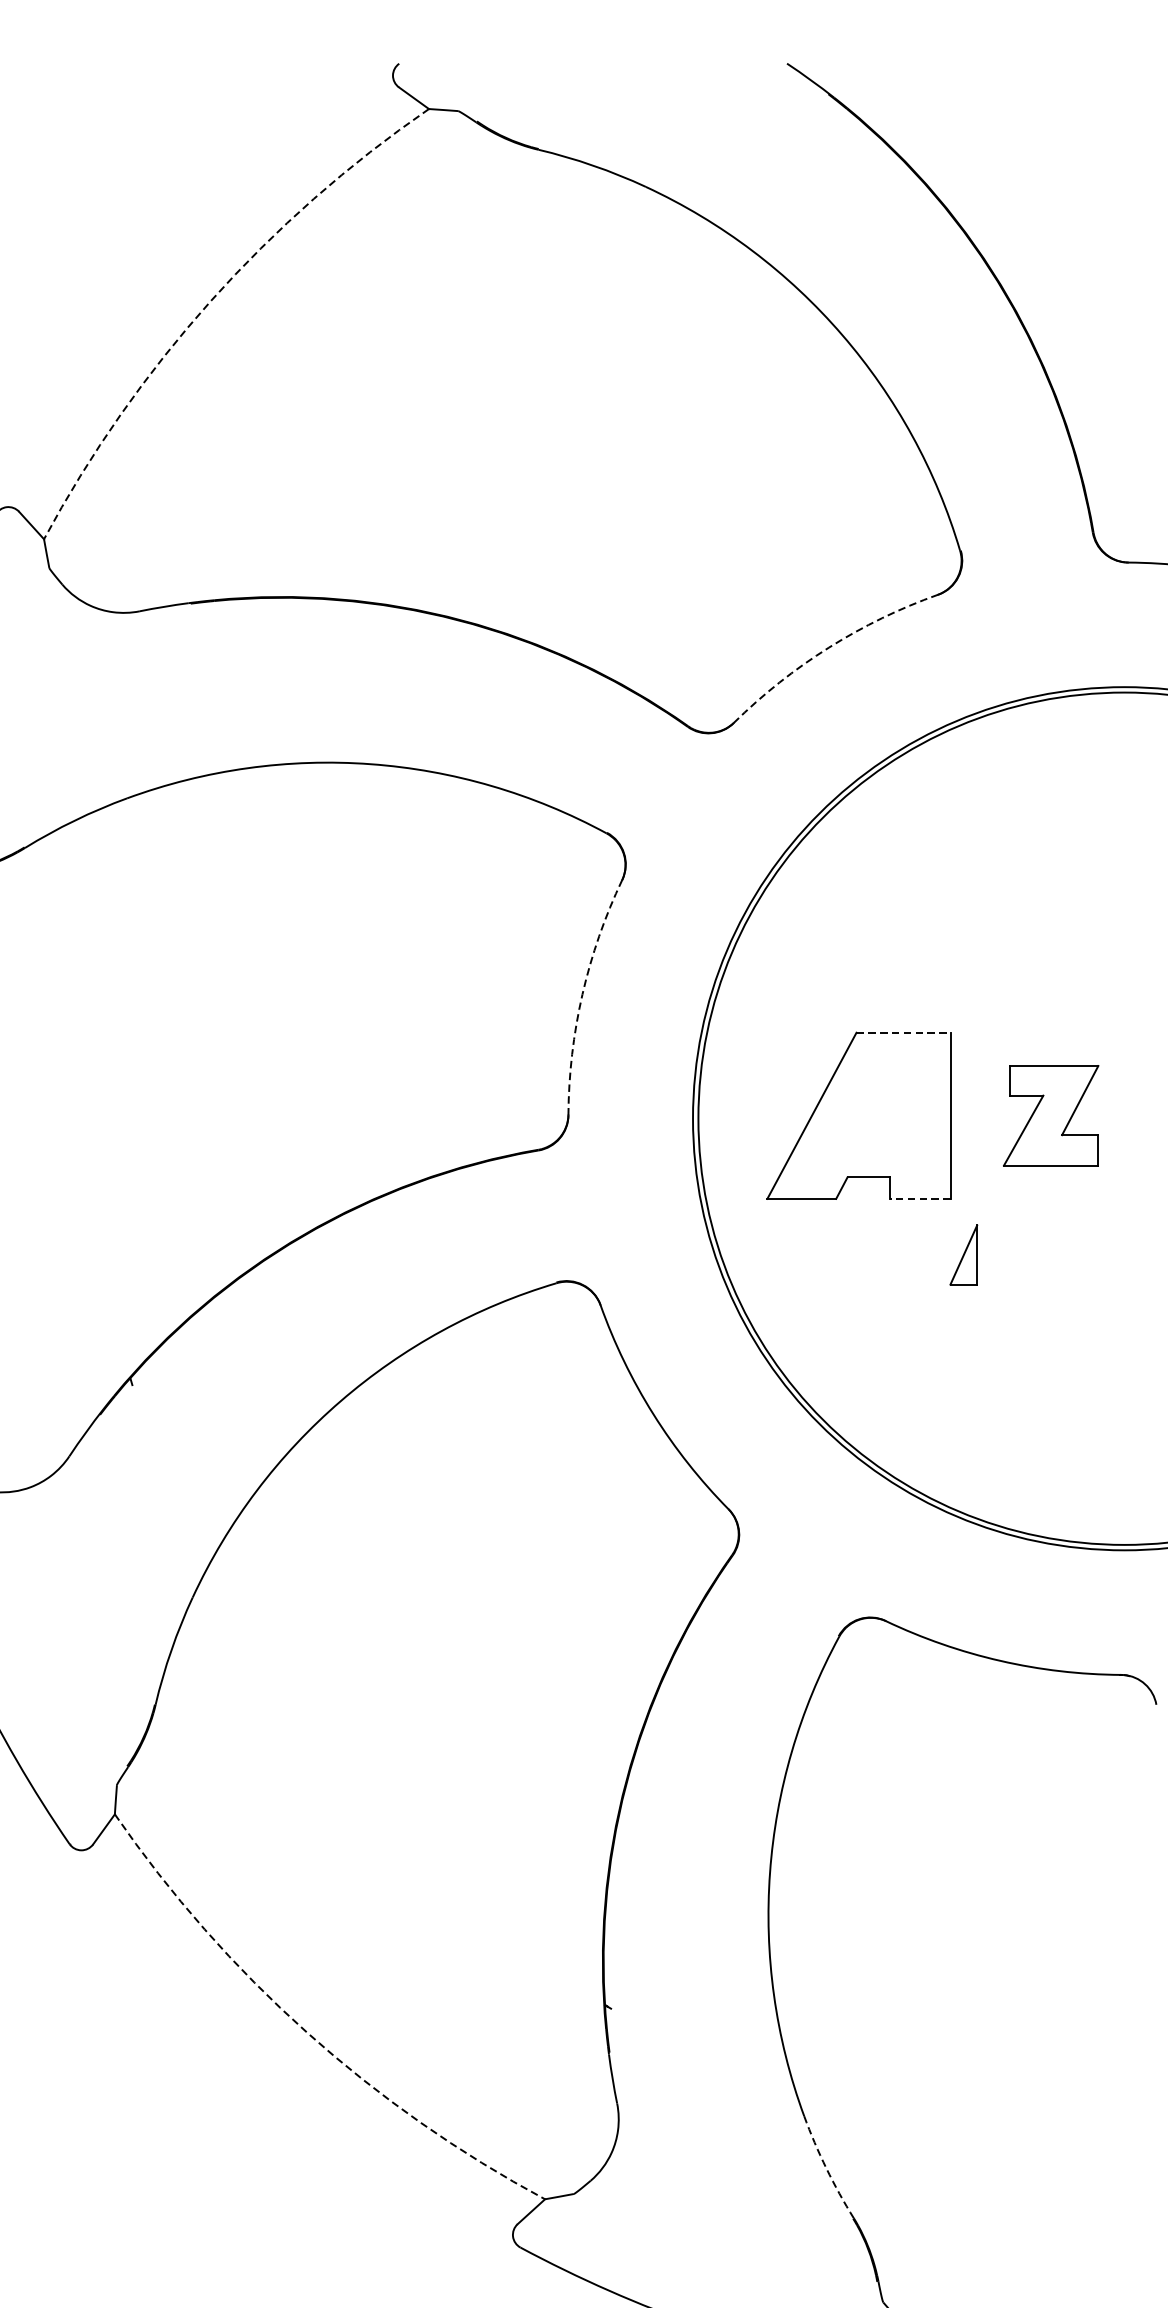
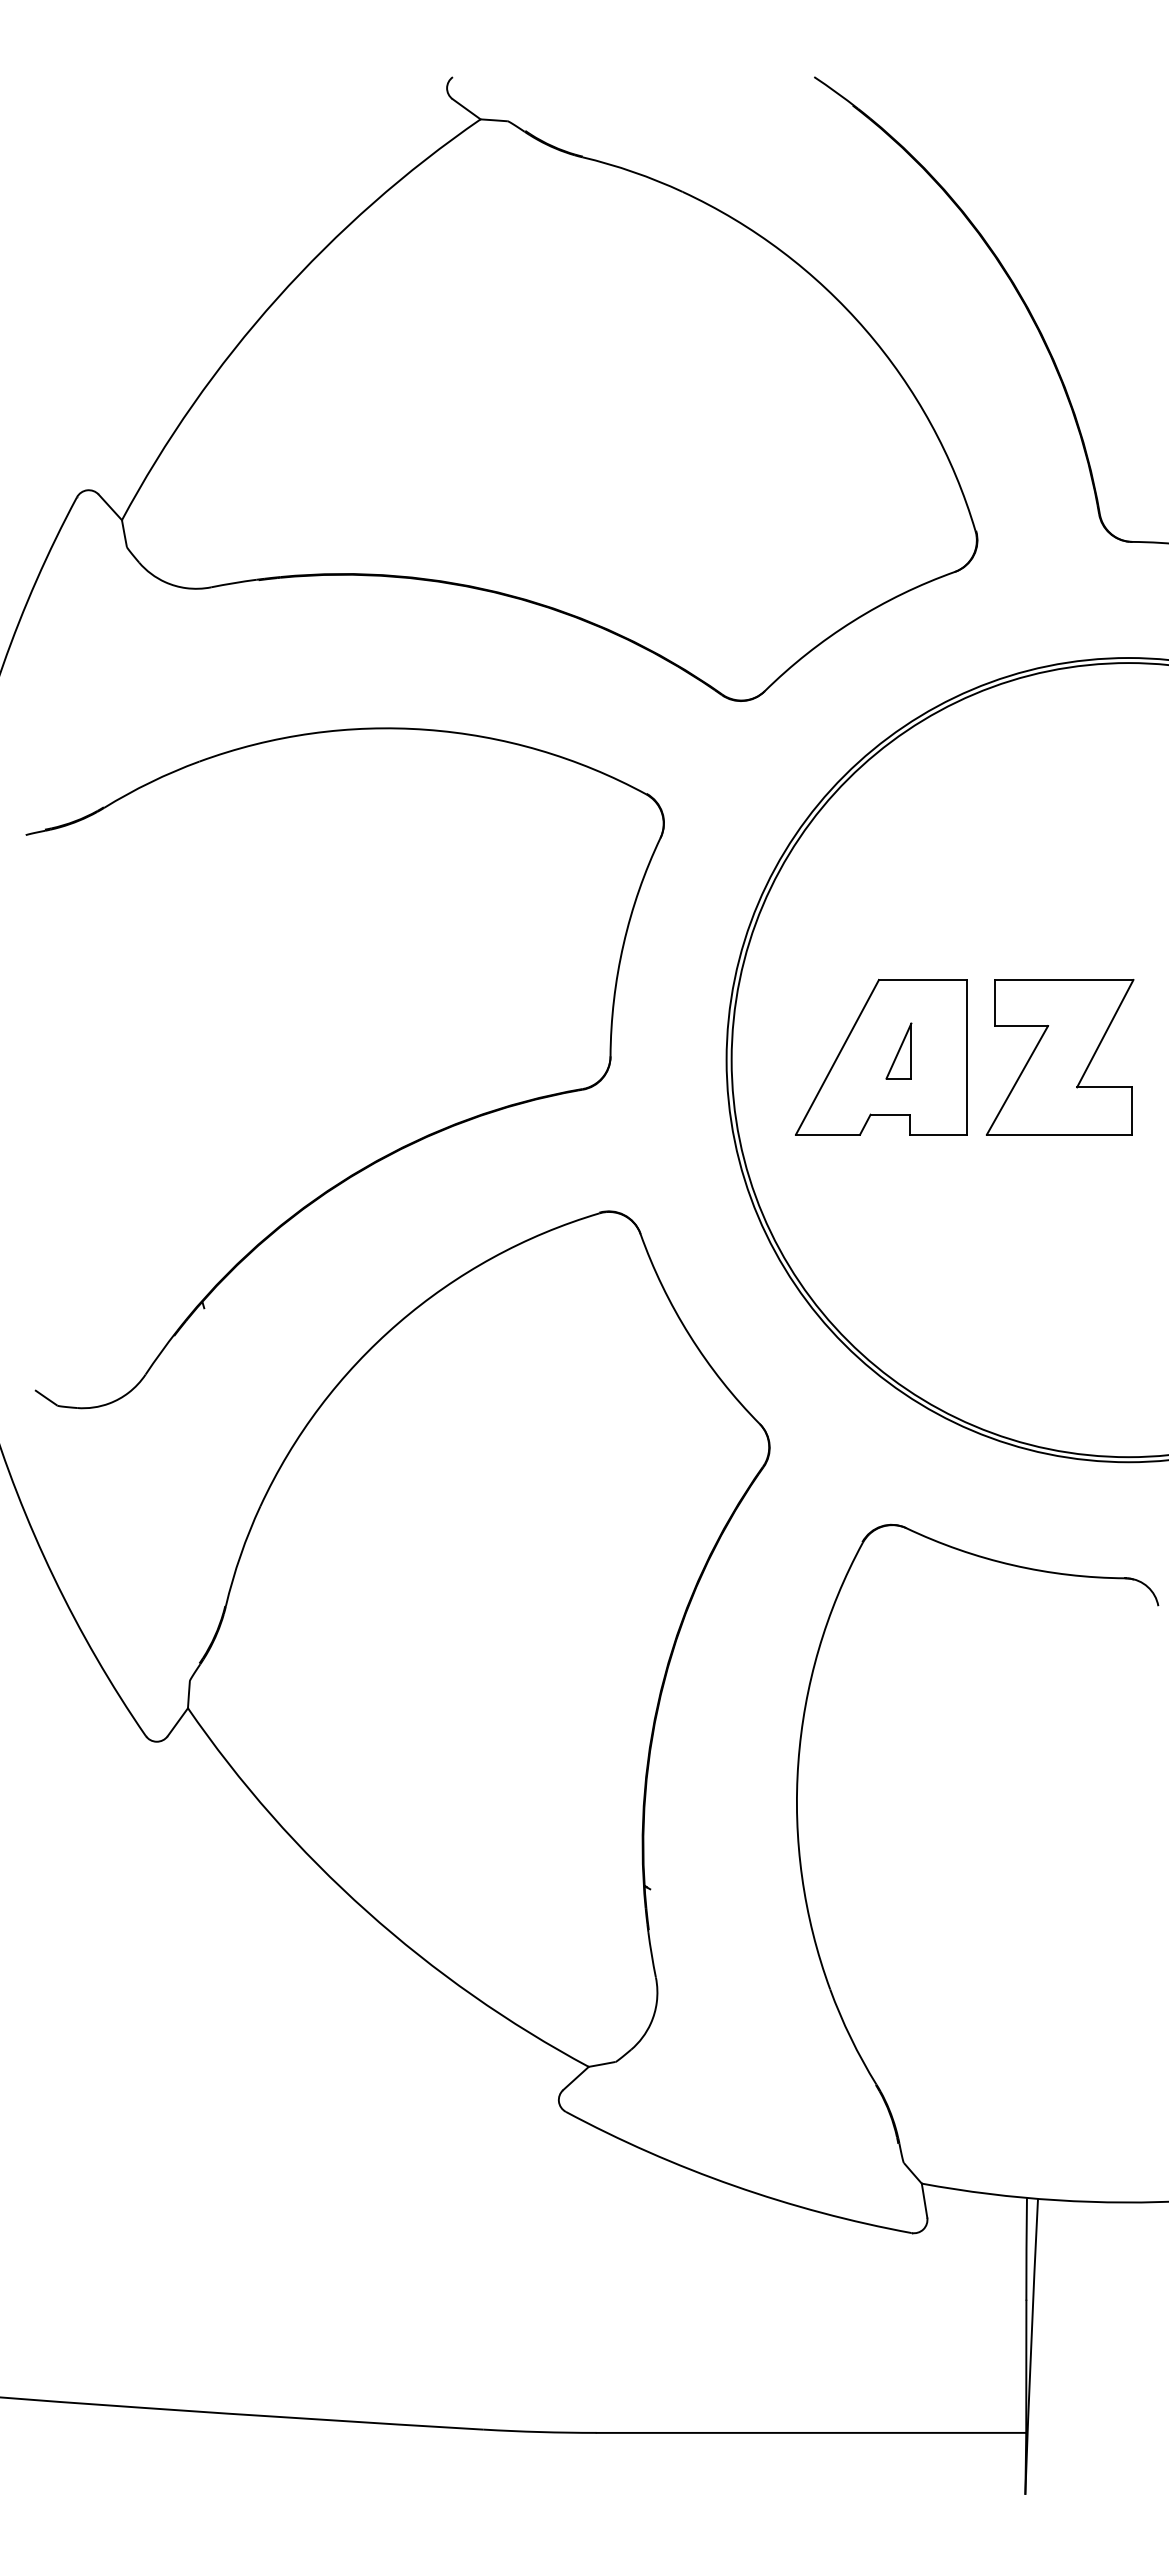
arc: (210, 301) -> (277, 298), dashed -> solid
arc: (829, 647) -> (853, 621), dashed -> solid
arc: (582, 994) -> (623, 944), dashed -> solid
line: (903, 1033) -> (922, 980), dashed -> solid
part: (1051, 1115) -> (1060, 1057), size x1.67
line: (920, 1198) -> (938, 1134), dashed -> solid
part: (963, 1254) -> (898, 1050), moved
arc: (306, 2032) -> (366, 1911), dashed -> solid
arc: (825, 2168) -> (850, 2038), dashed -> solid

